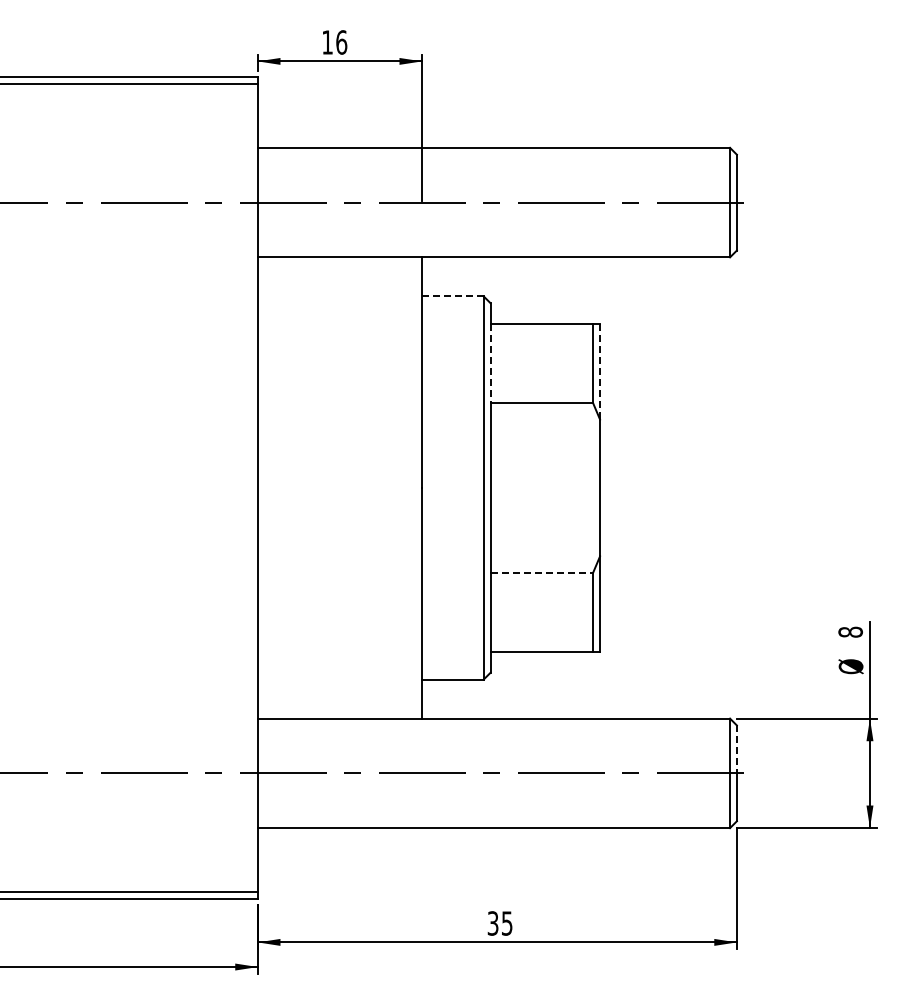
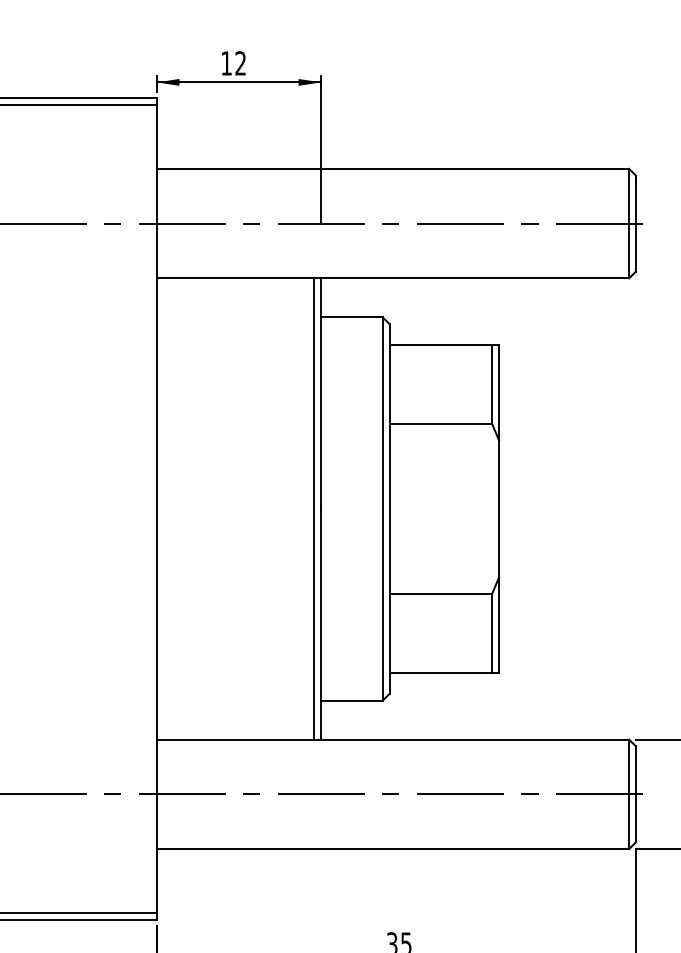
text: (341, 42) -> (240, 63), 16 -> 12
line: (452, 296) -> (351, 317), dashed -> solid
line: (490, 363) -> (389, 384), dashed -> solid
line: (600, 371) -> (499, 392), dashed -> solid
line: (415, 487) -> (314, 508), added
line: (542, 572) -> (441, 593), dashed -> solid
line: (736, 749) -> (635, 770), dashed -> solid

